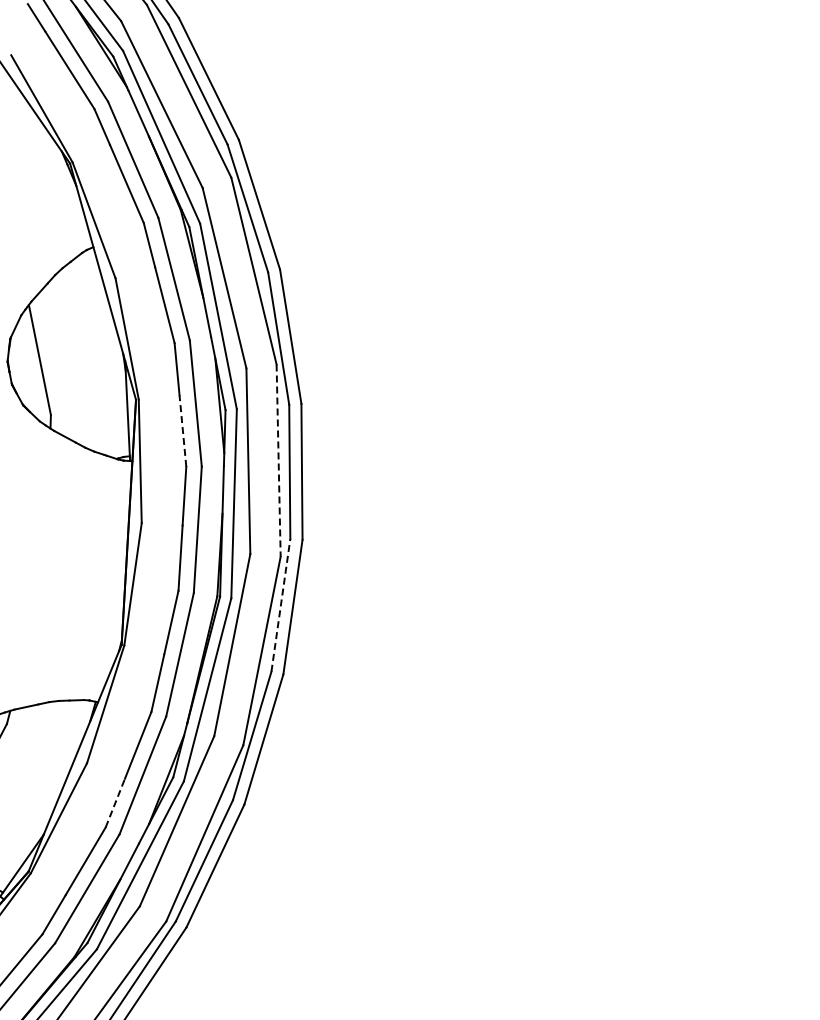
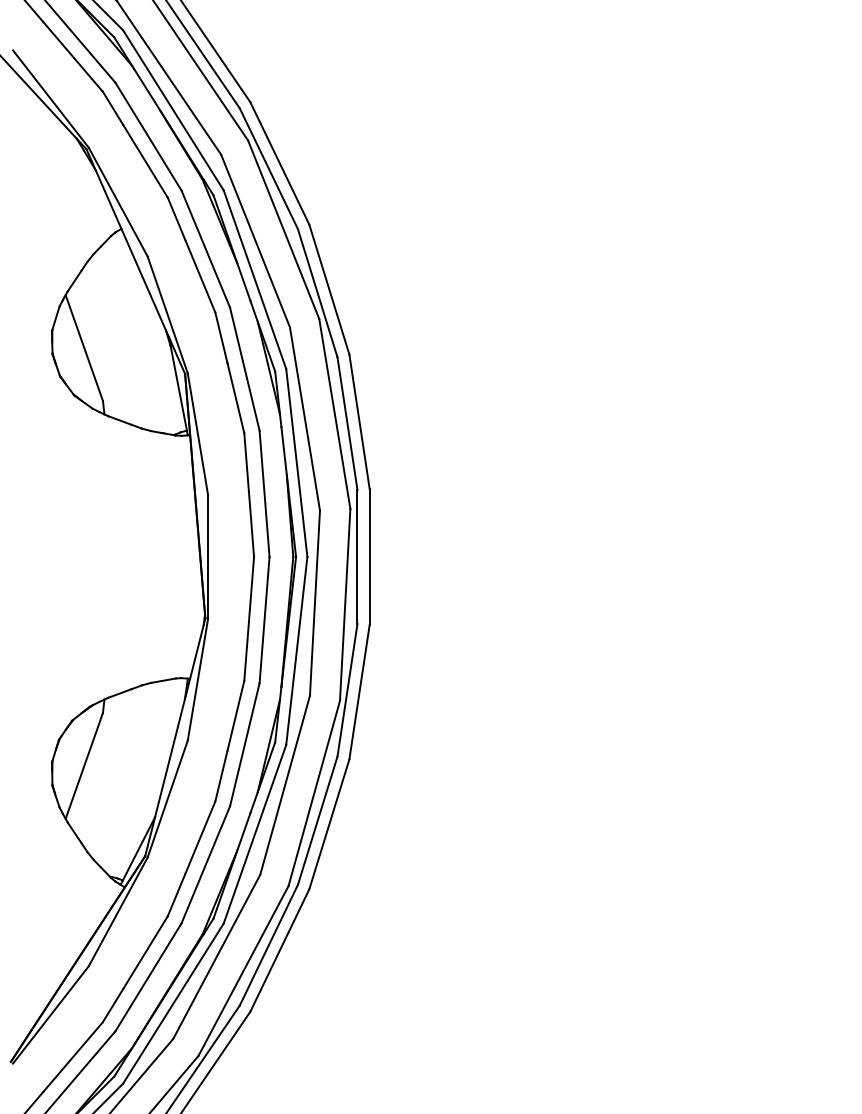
line: (182, 431) -> (235, 398), dashed -> solid
line: (278, 461) -> (334, 414), dashed -> solid
line: (280, 604) -> (357, 556), dashed -> solid
line: (115, 802) -> (221, 775), dashed -> solid

